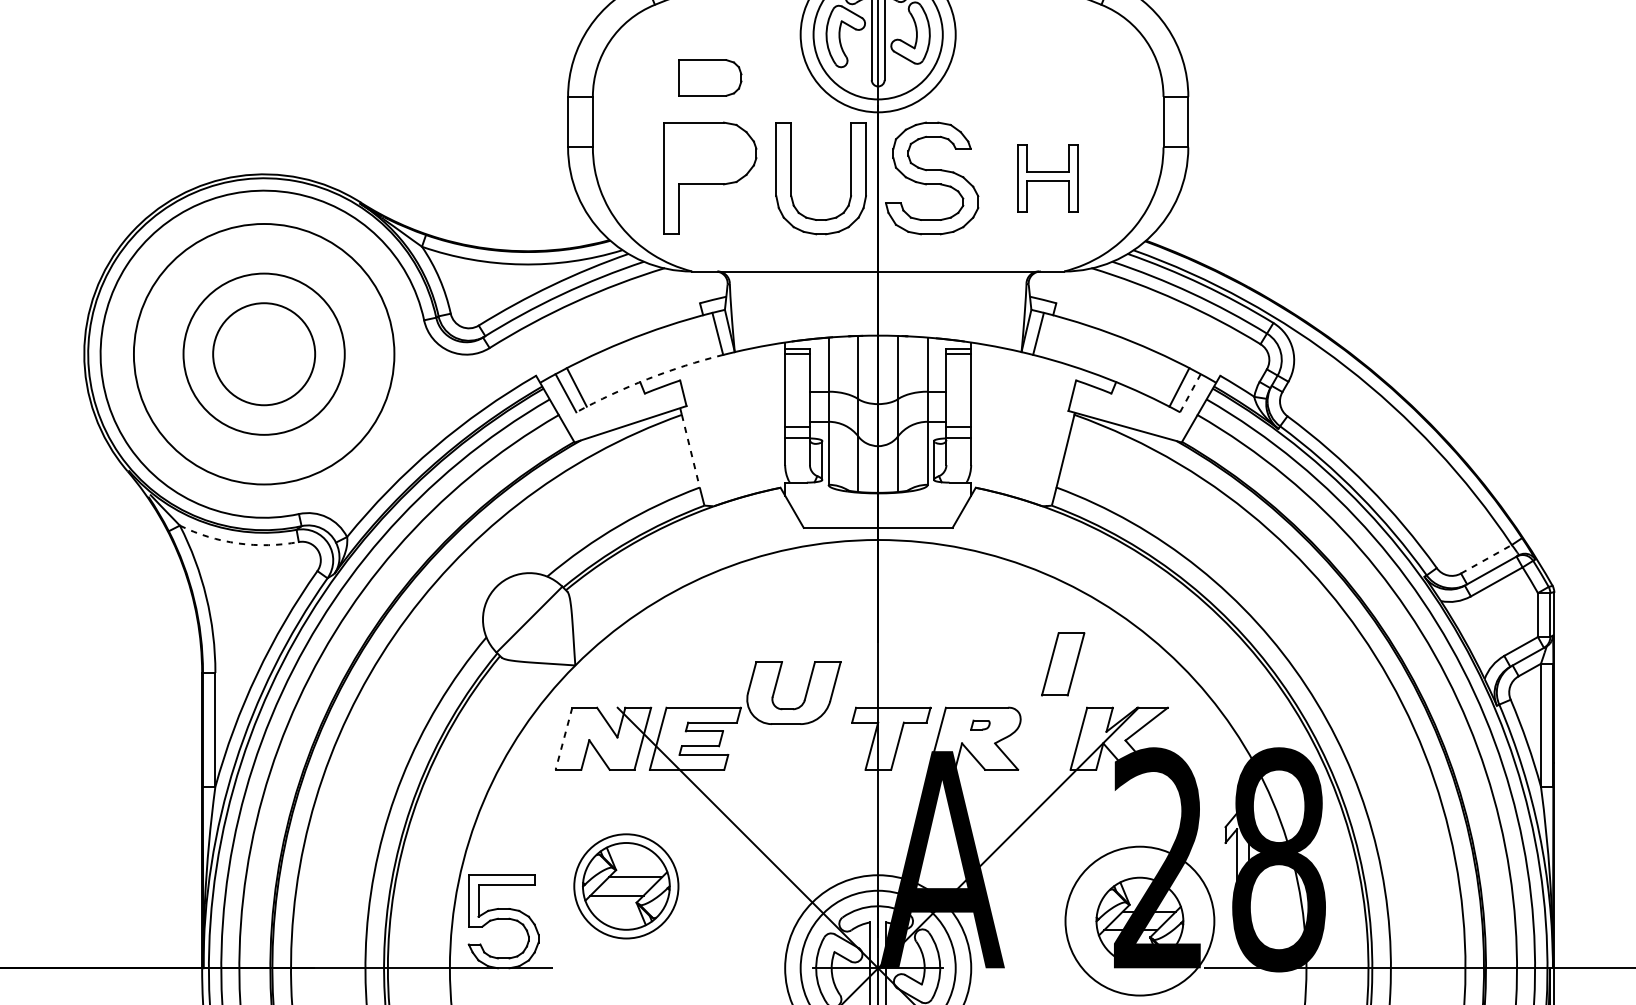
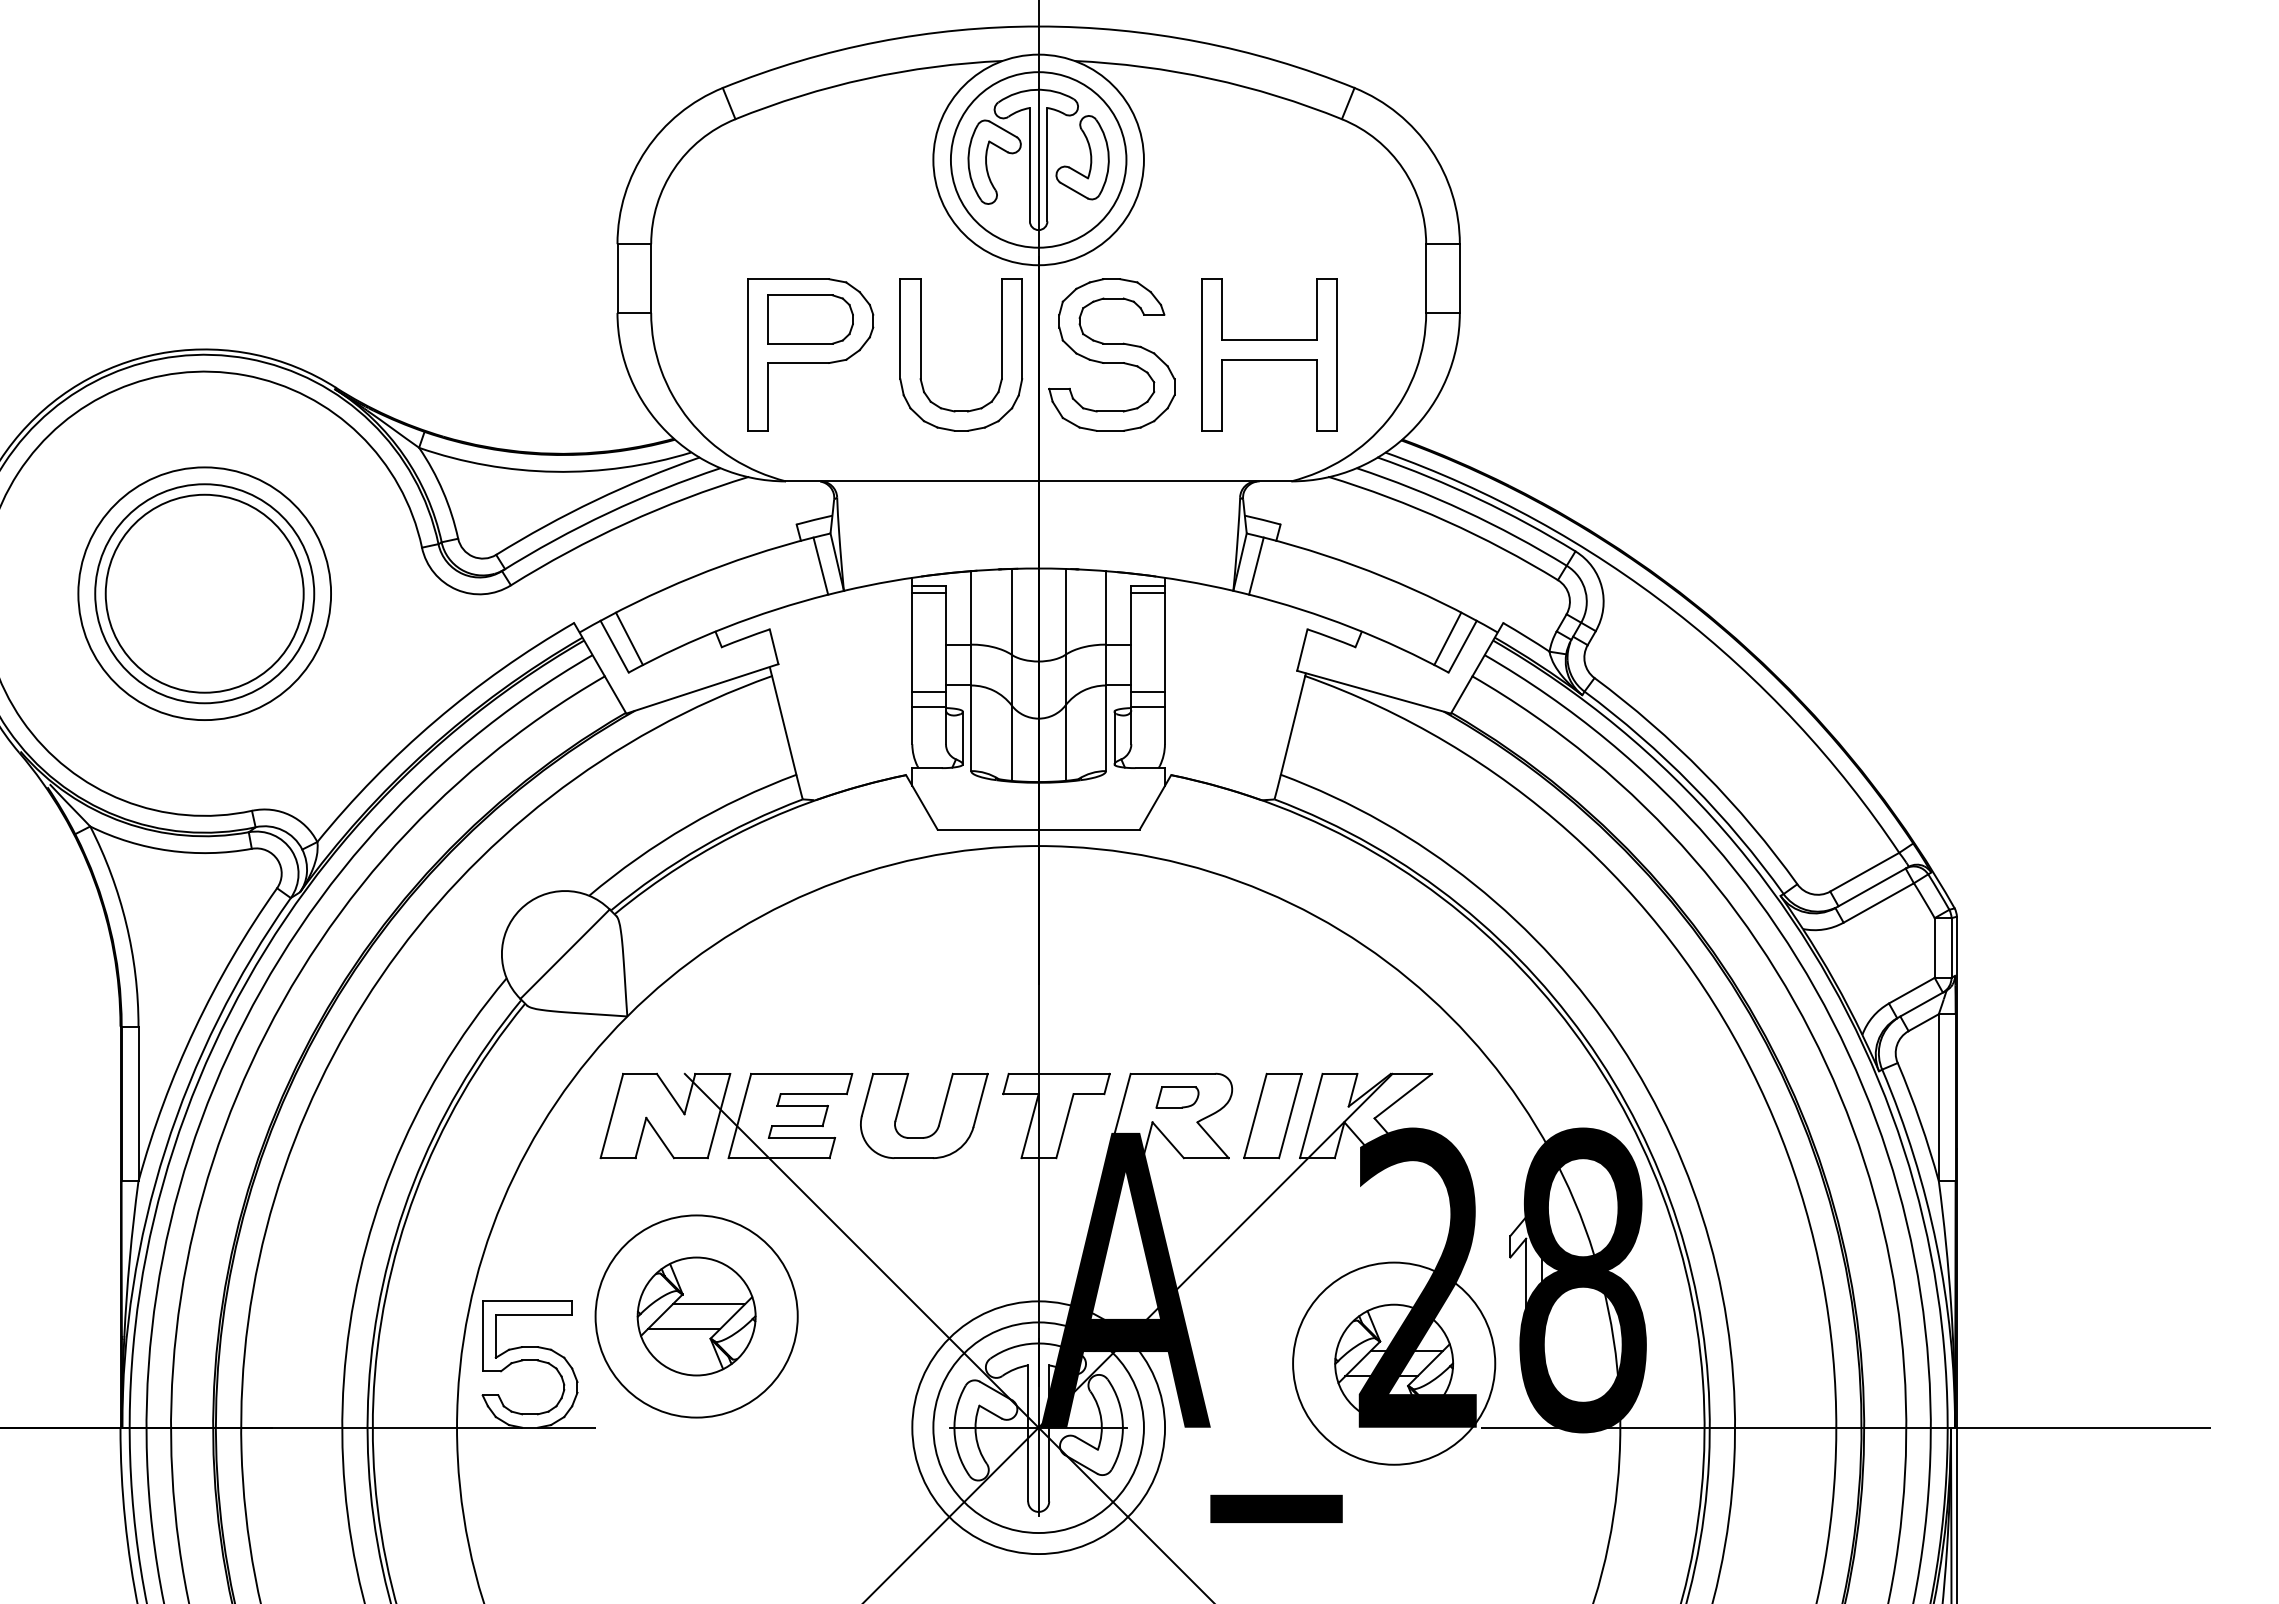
part: (710, 77) -> (810, 319), moved
part: (1048, 178) -> (1269, 354), size x1.67
circle: (263, 354) -> (204, 593), size x0.71
circle: (263, 354) -> (204, 593), size x1.43
arc: (648, 379) -> (726, 627), dashed -> solid
line: (1190, 393) -> (1462, 646), dashed -> solid
line: (691, 451) -> (784, 725), dashed -> solid
arc: (238, 543) -> (169, 850), dashed -> solid
line: (1486, 559) -> (1864, 872), dashed -> solid
part: (1062, 664) -> (1272, 1115), moved
part: (805, 695) -> (939, 1119), moved
part: (980, 725) -> (1177, 1097), size x1.67
line: (563, 739) -> (611, 1116), dashed -> solid
circle: (626, 886) -> (696, 1316), size x1.43

